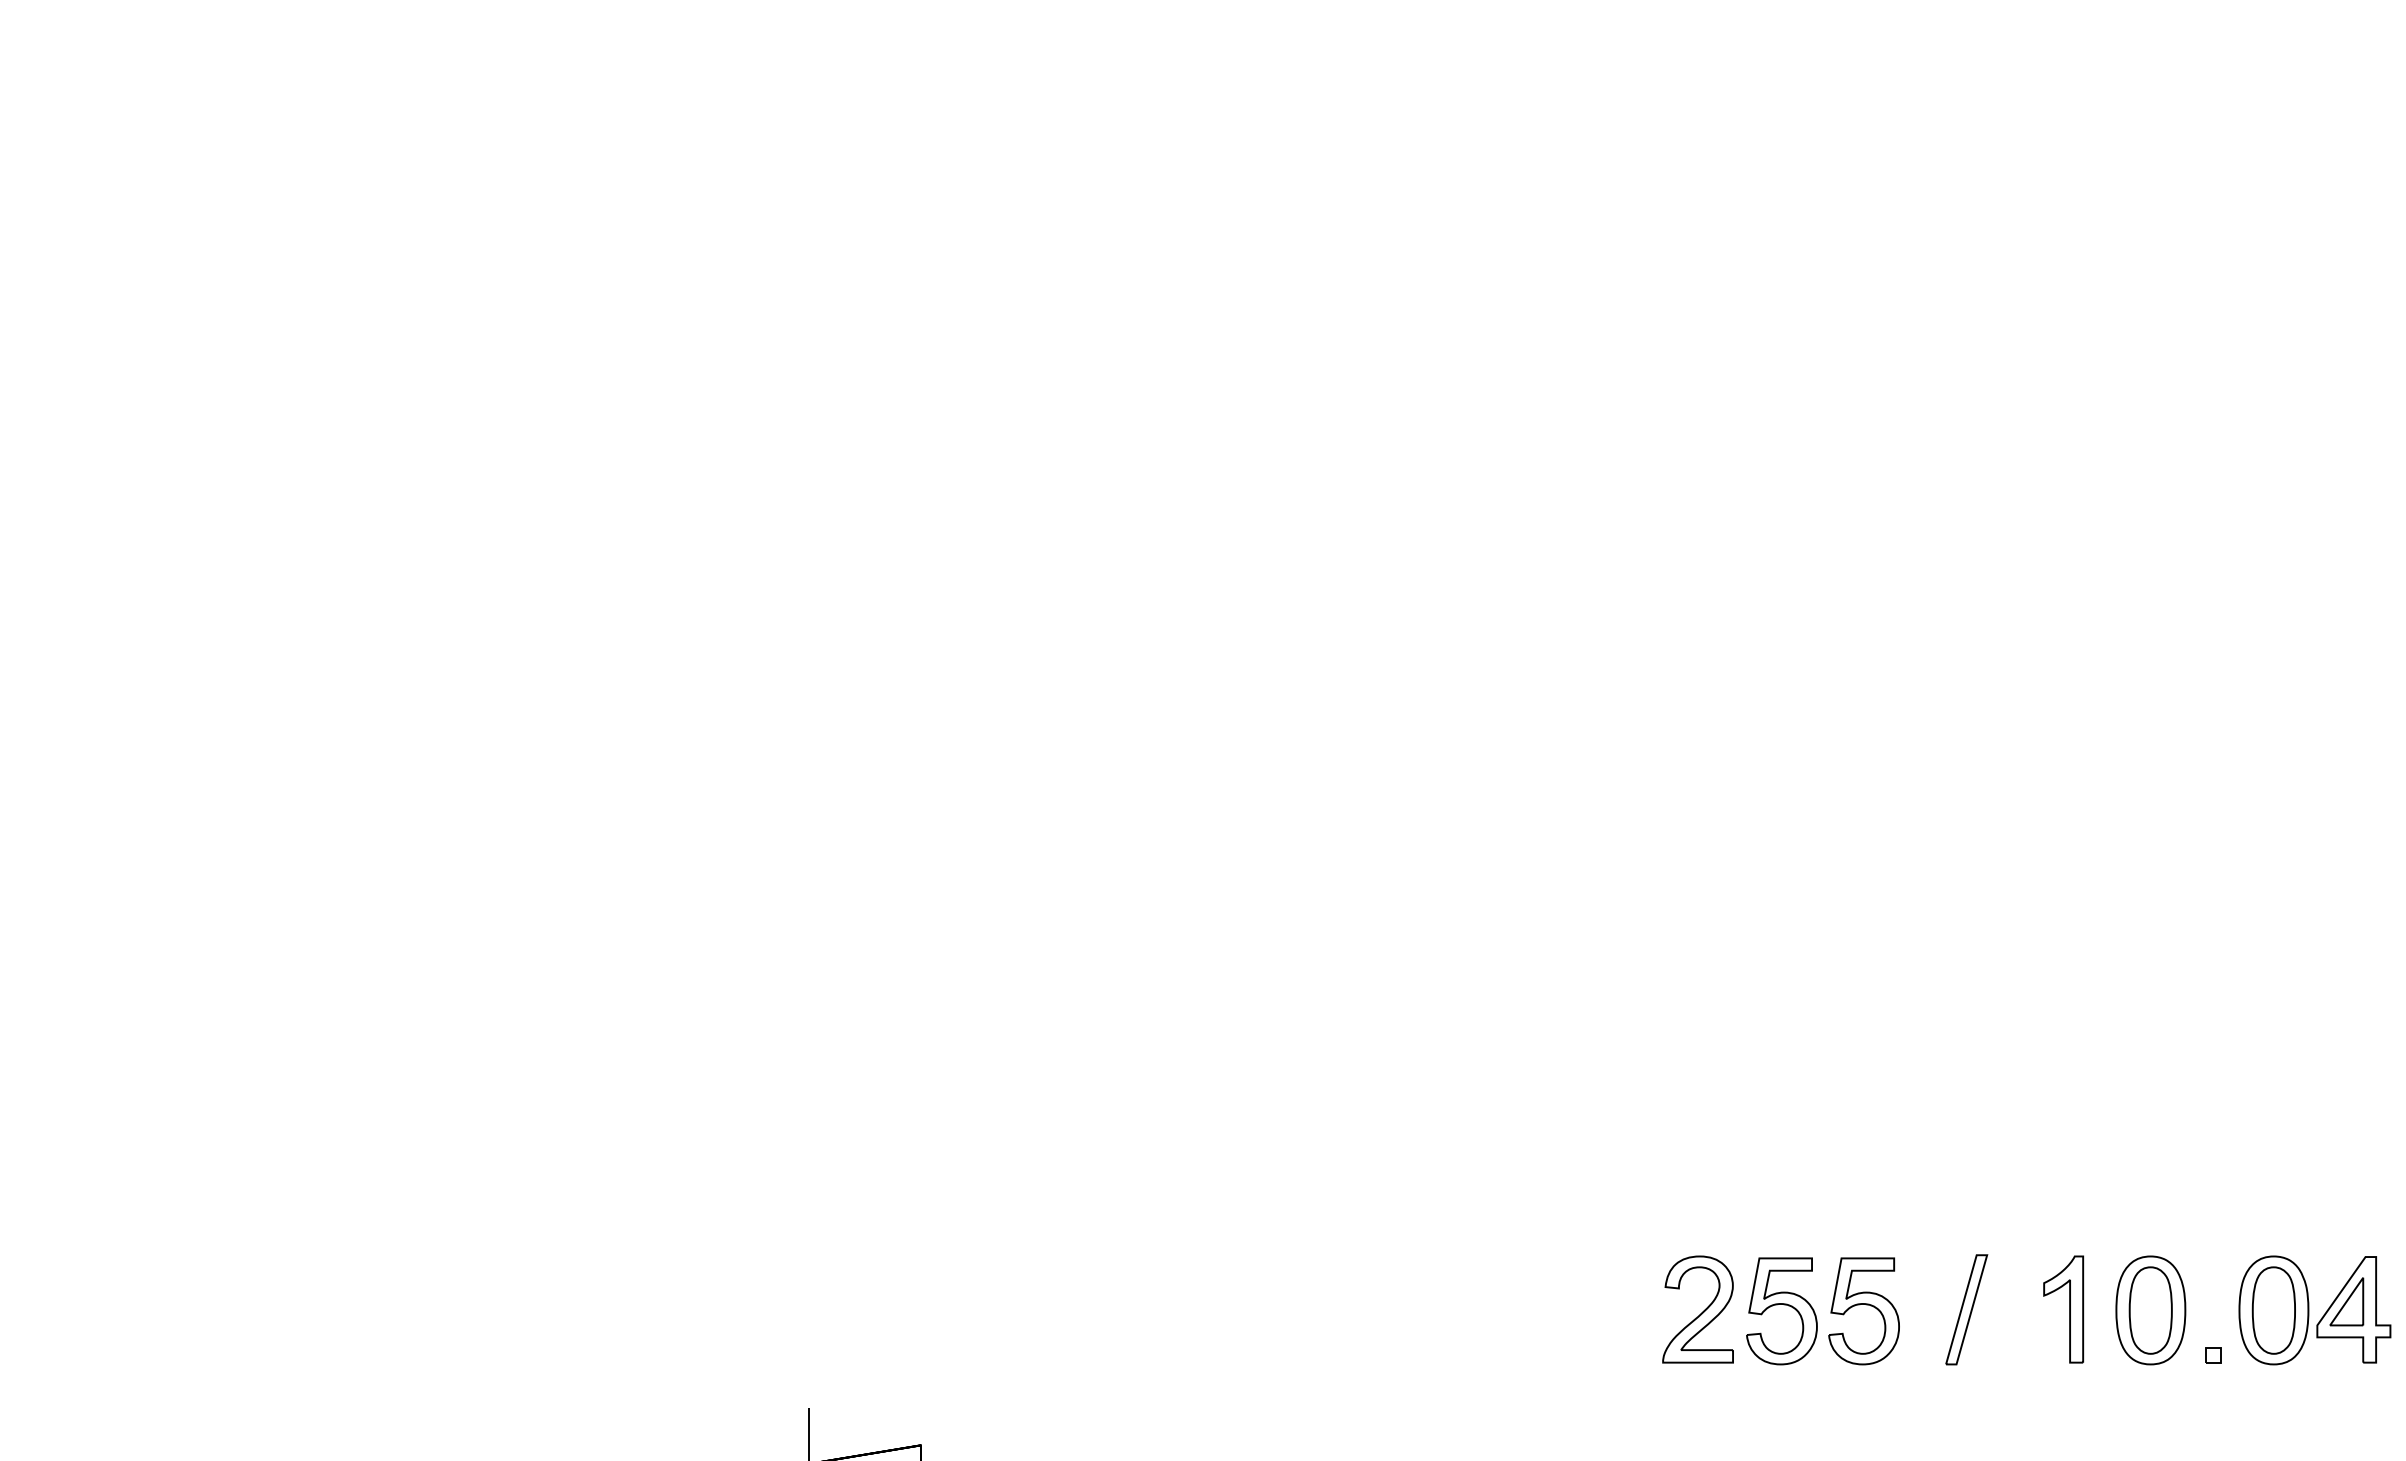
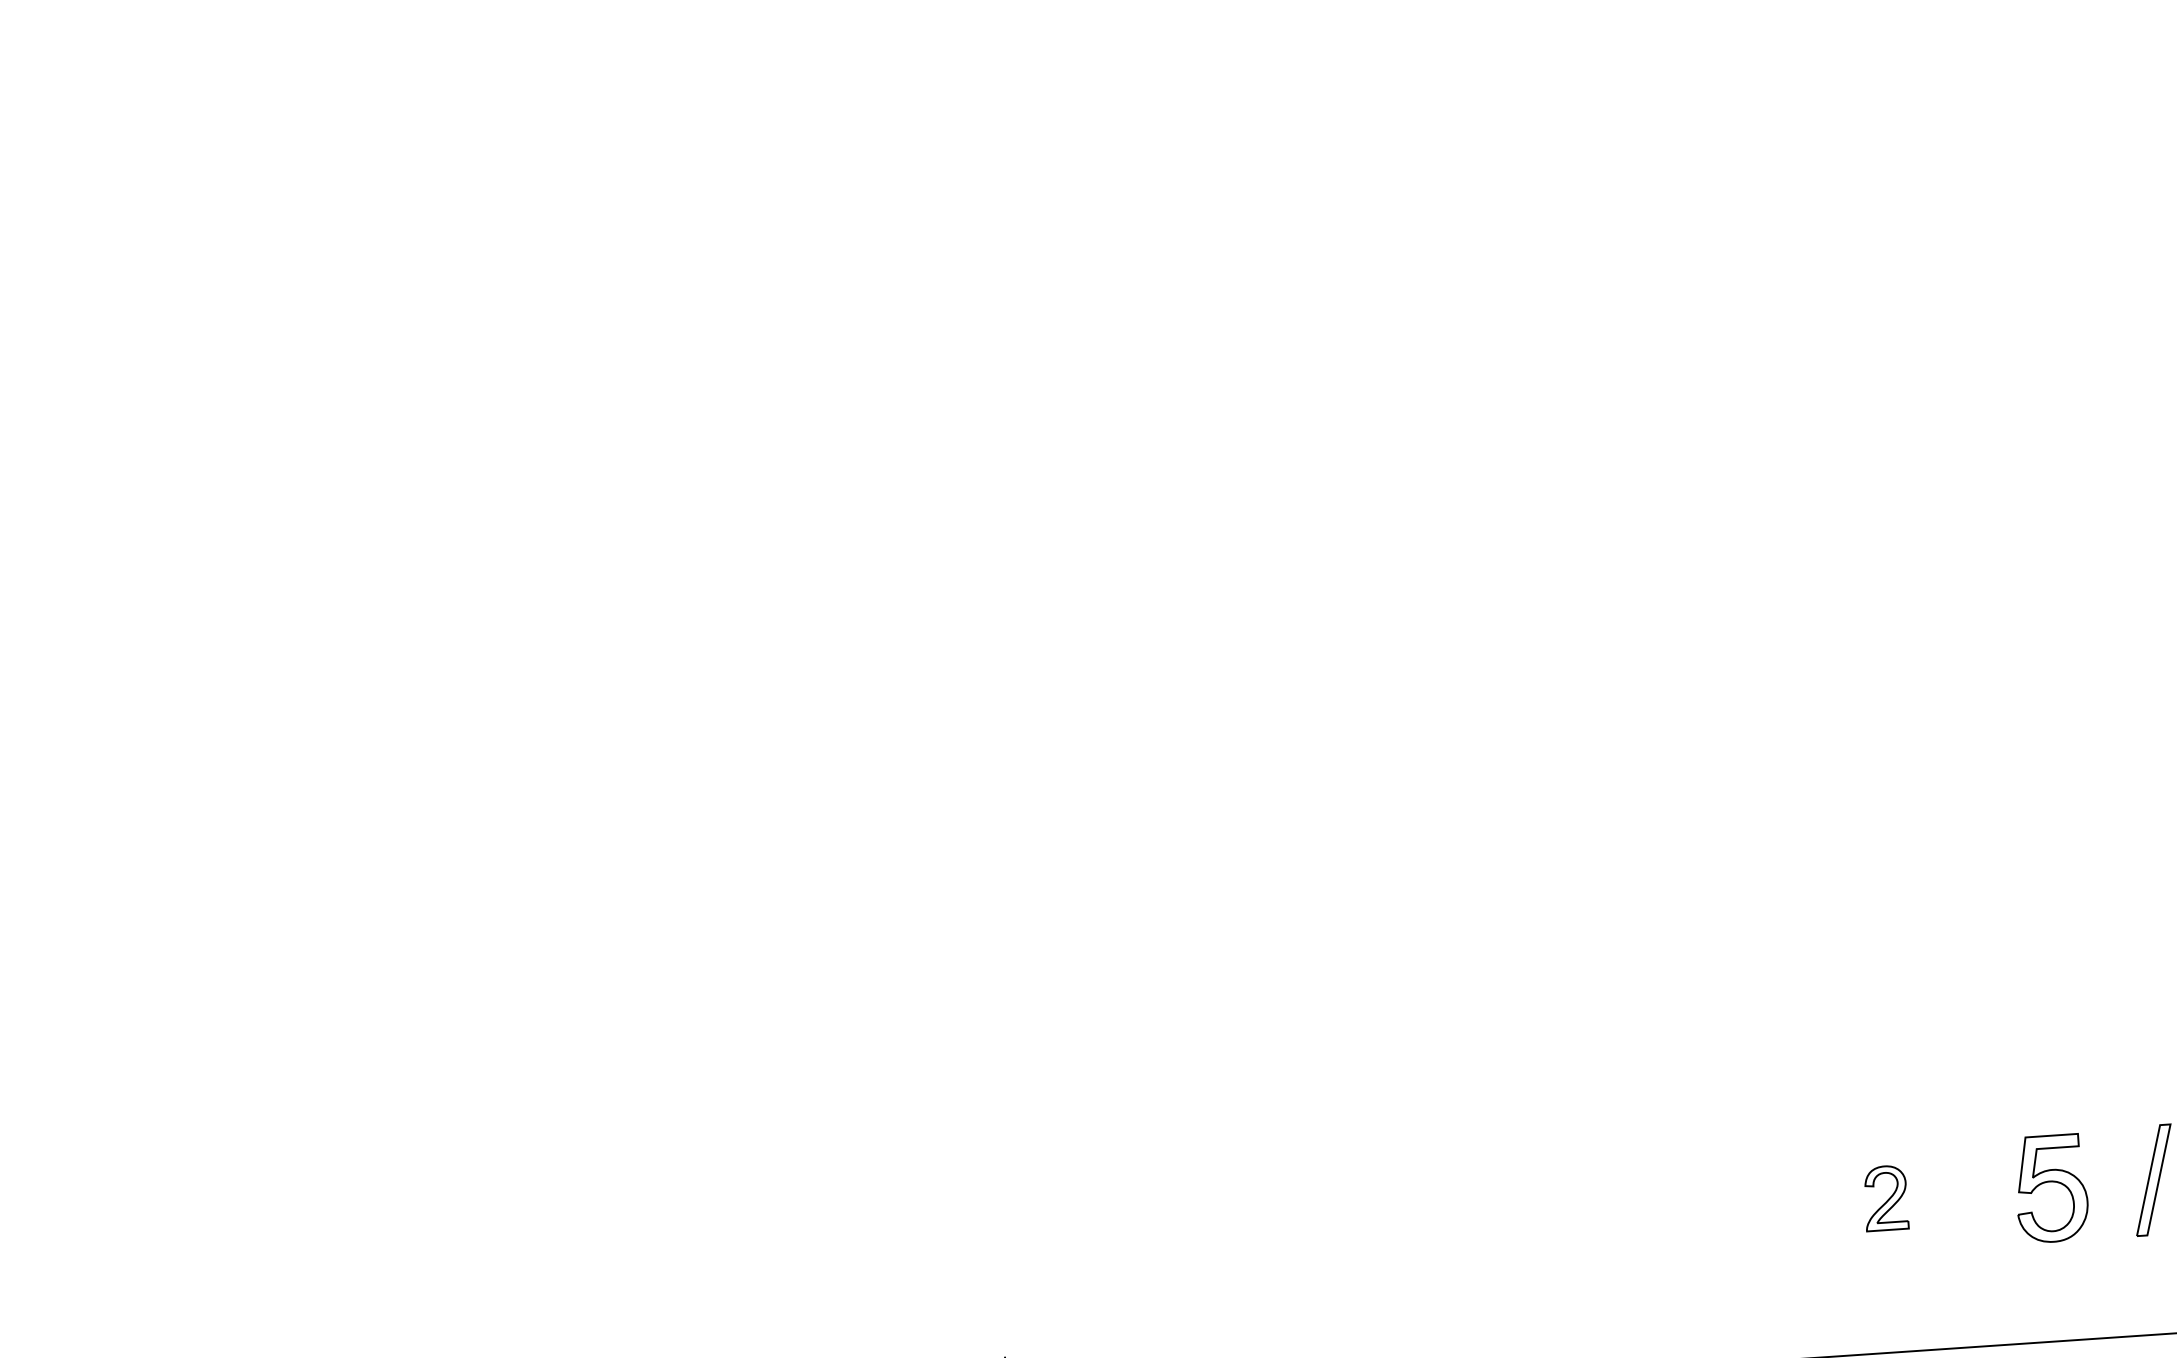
part: (1784, 1305) -> (1971, 1188), removed
part: (1697, 1309) -> (1885, 1198), size x0.6

